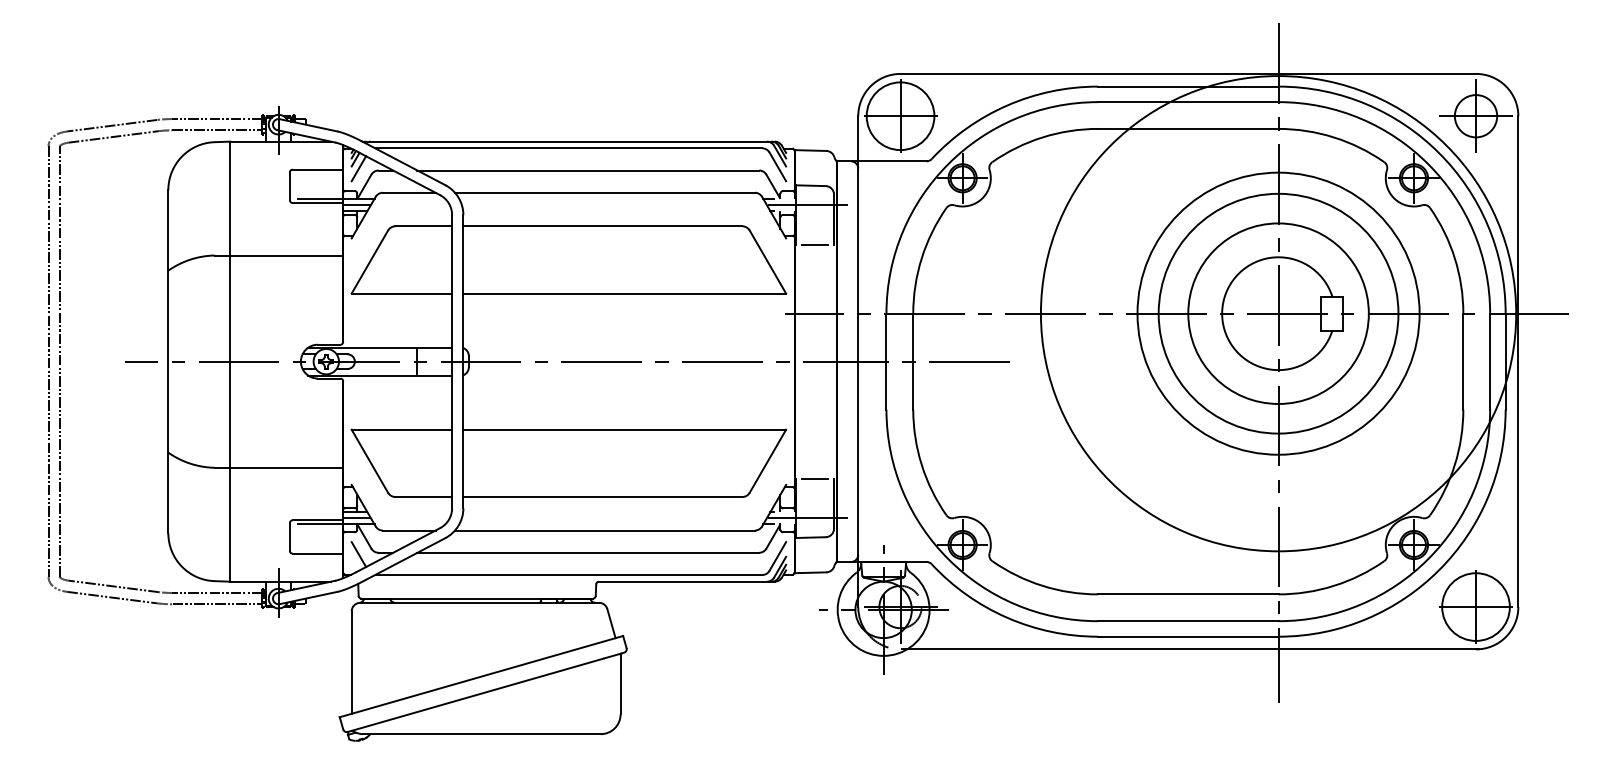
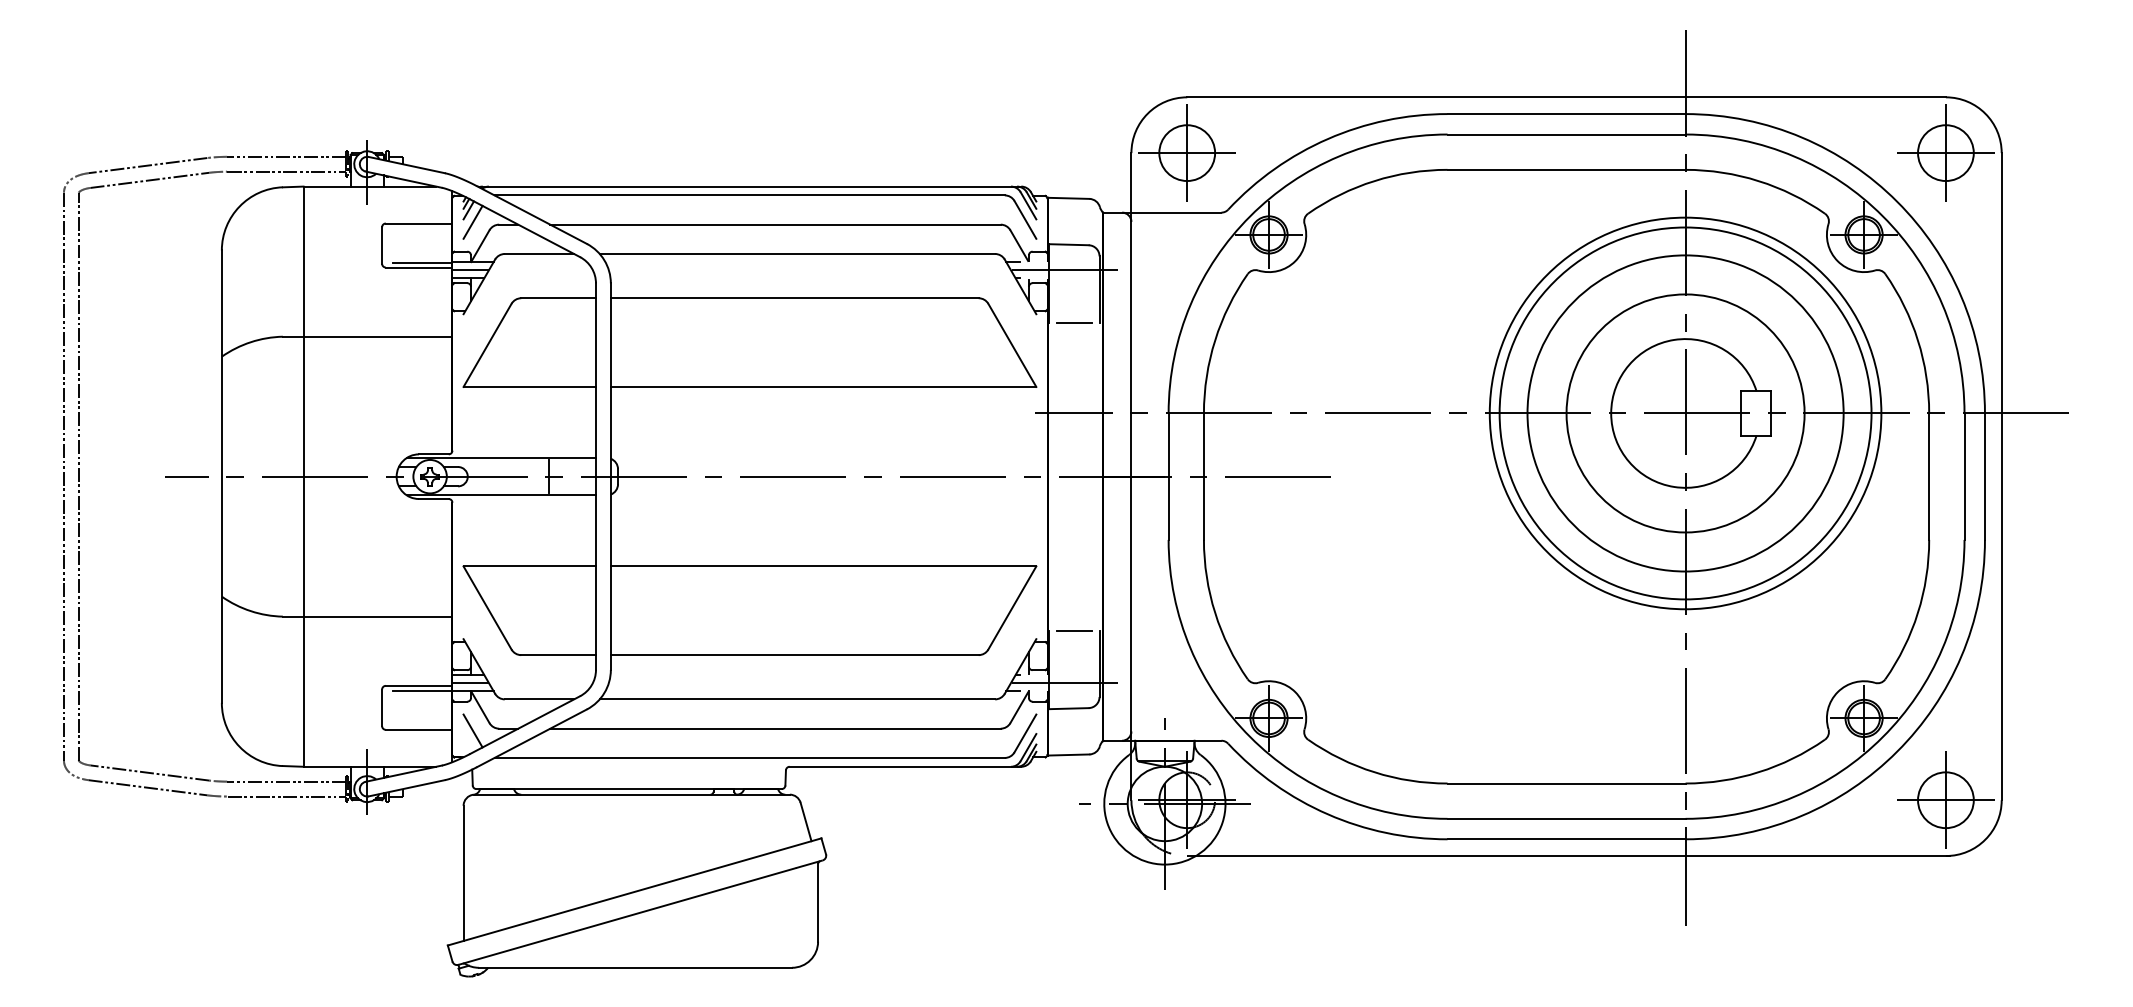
circle: (900, 116) -> (1187, 153), size x0.62
circle: (1278, 313) -> (1685, 413), size x0.62
circle: (1475, 607) -> (1945, 800), size x0.62

